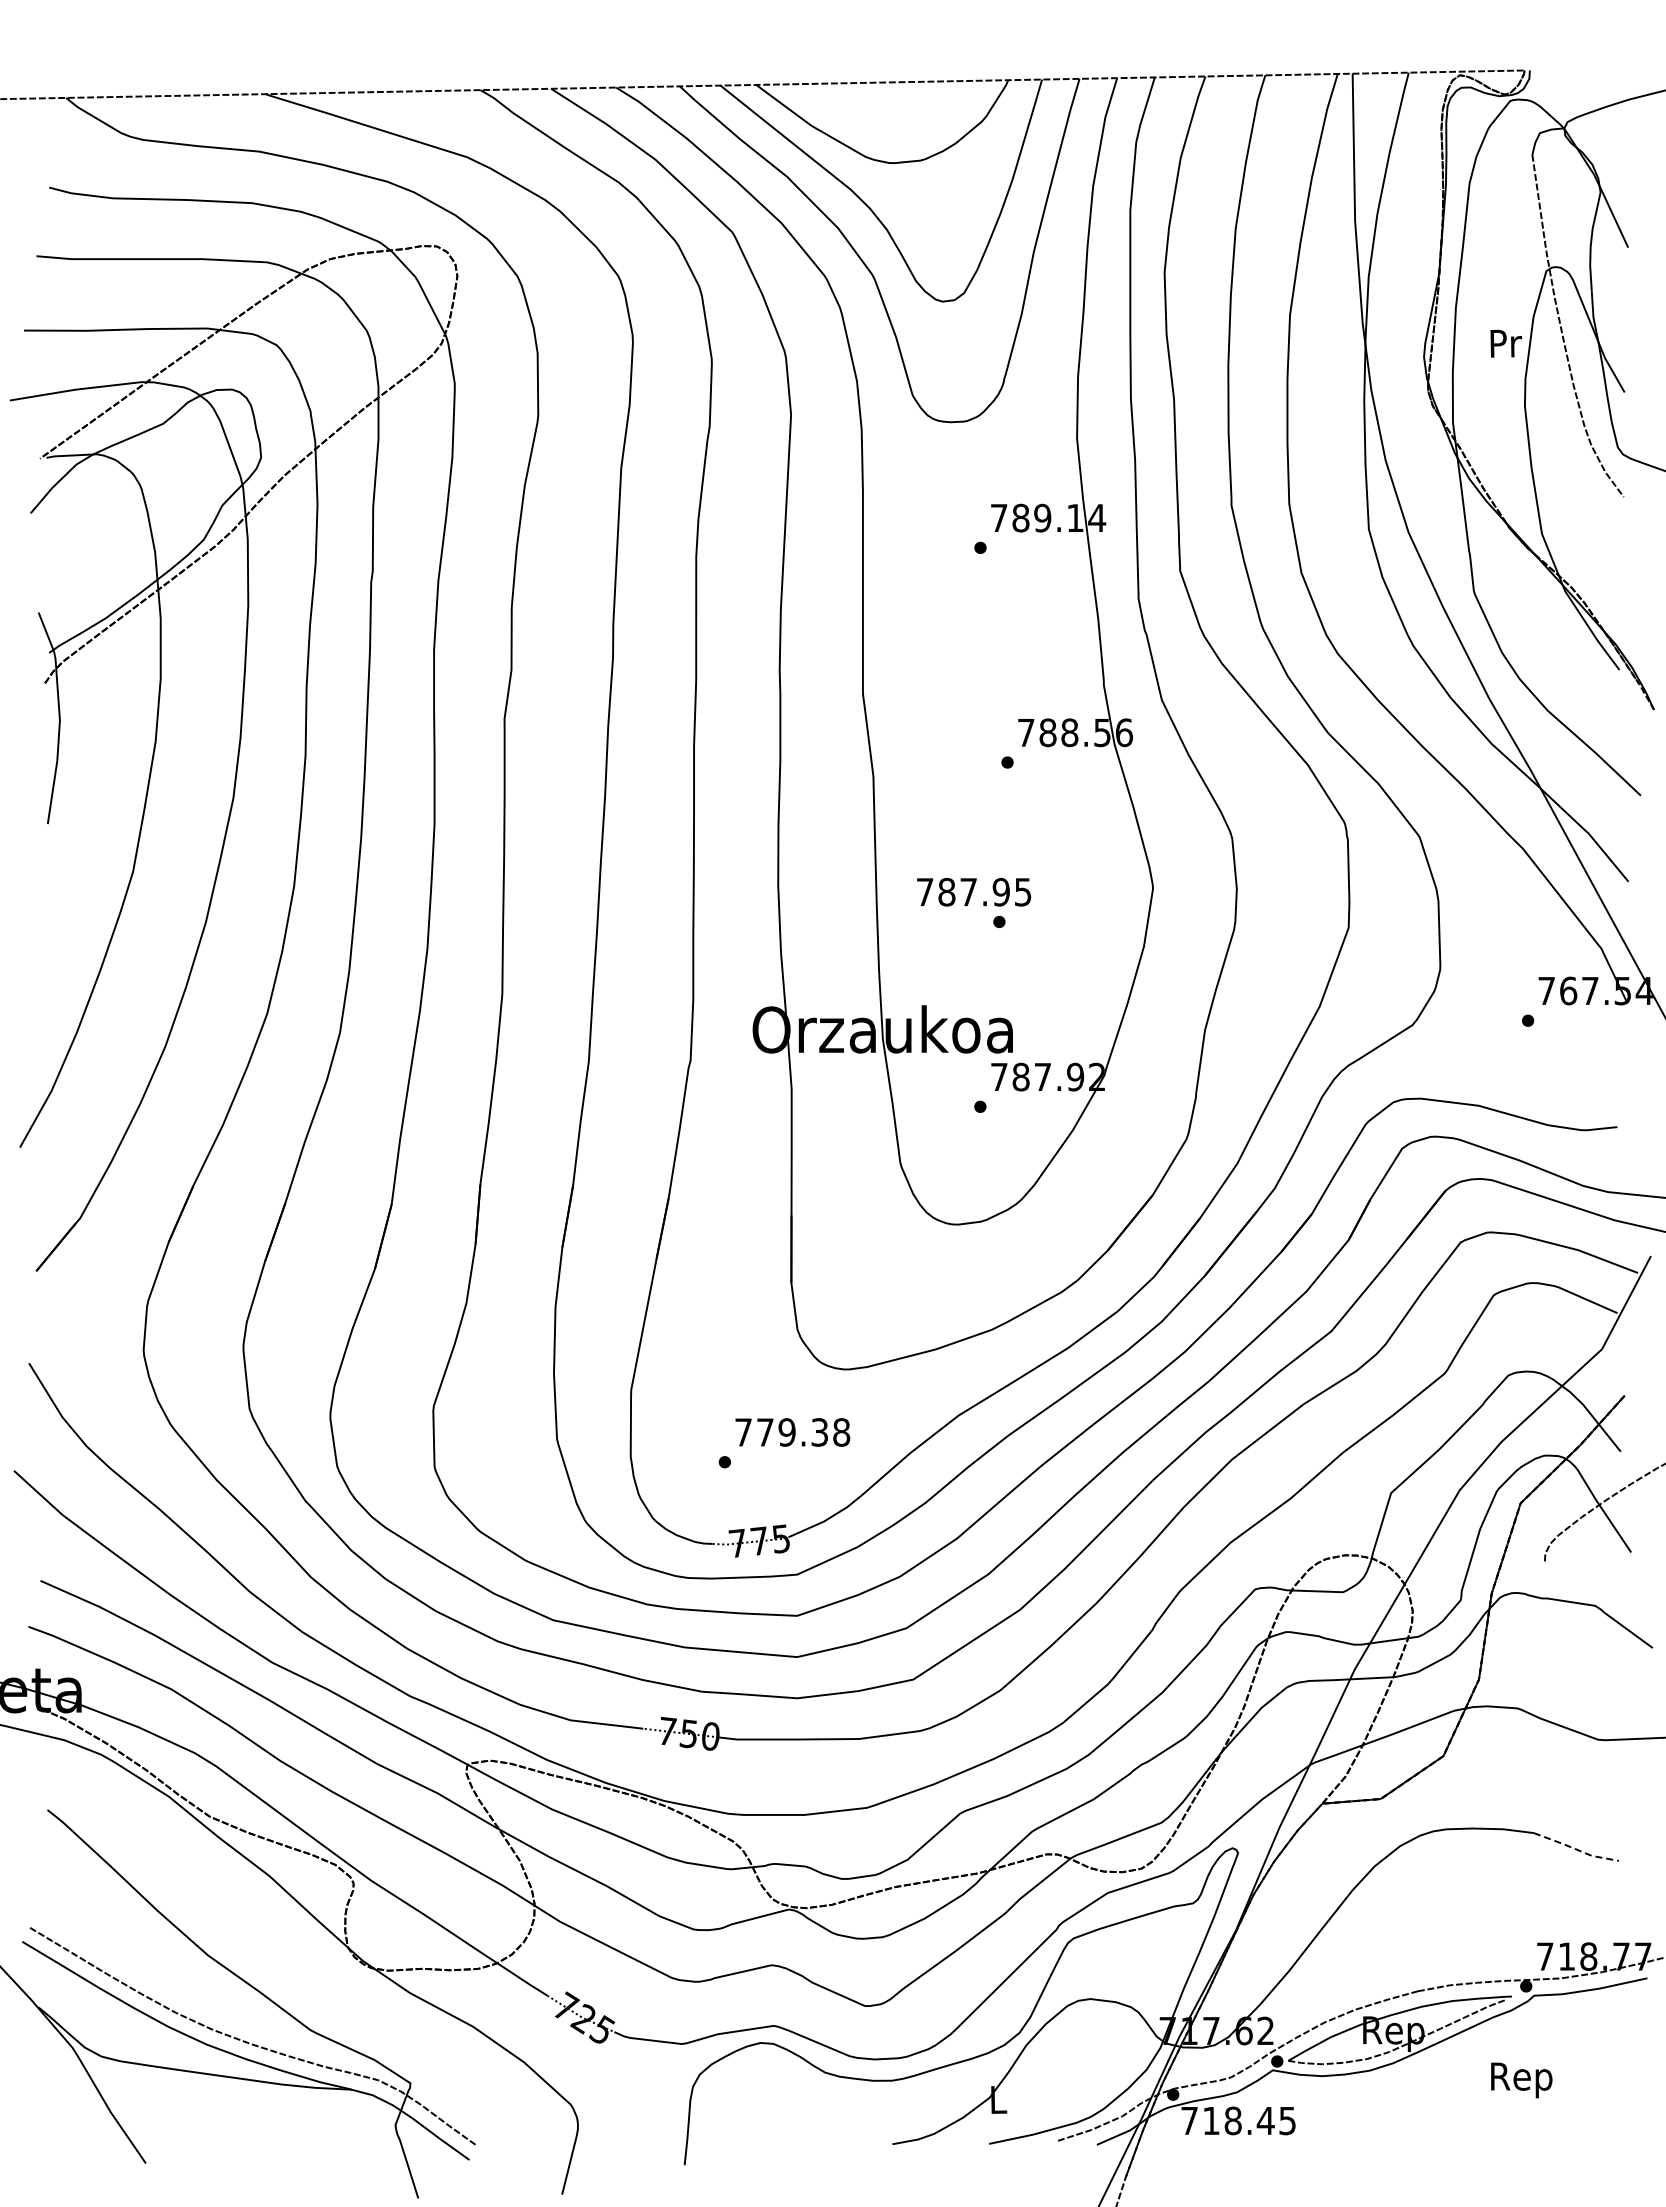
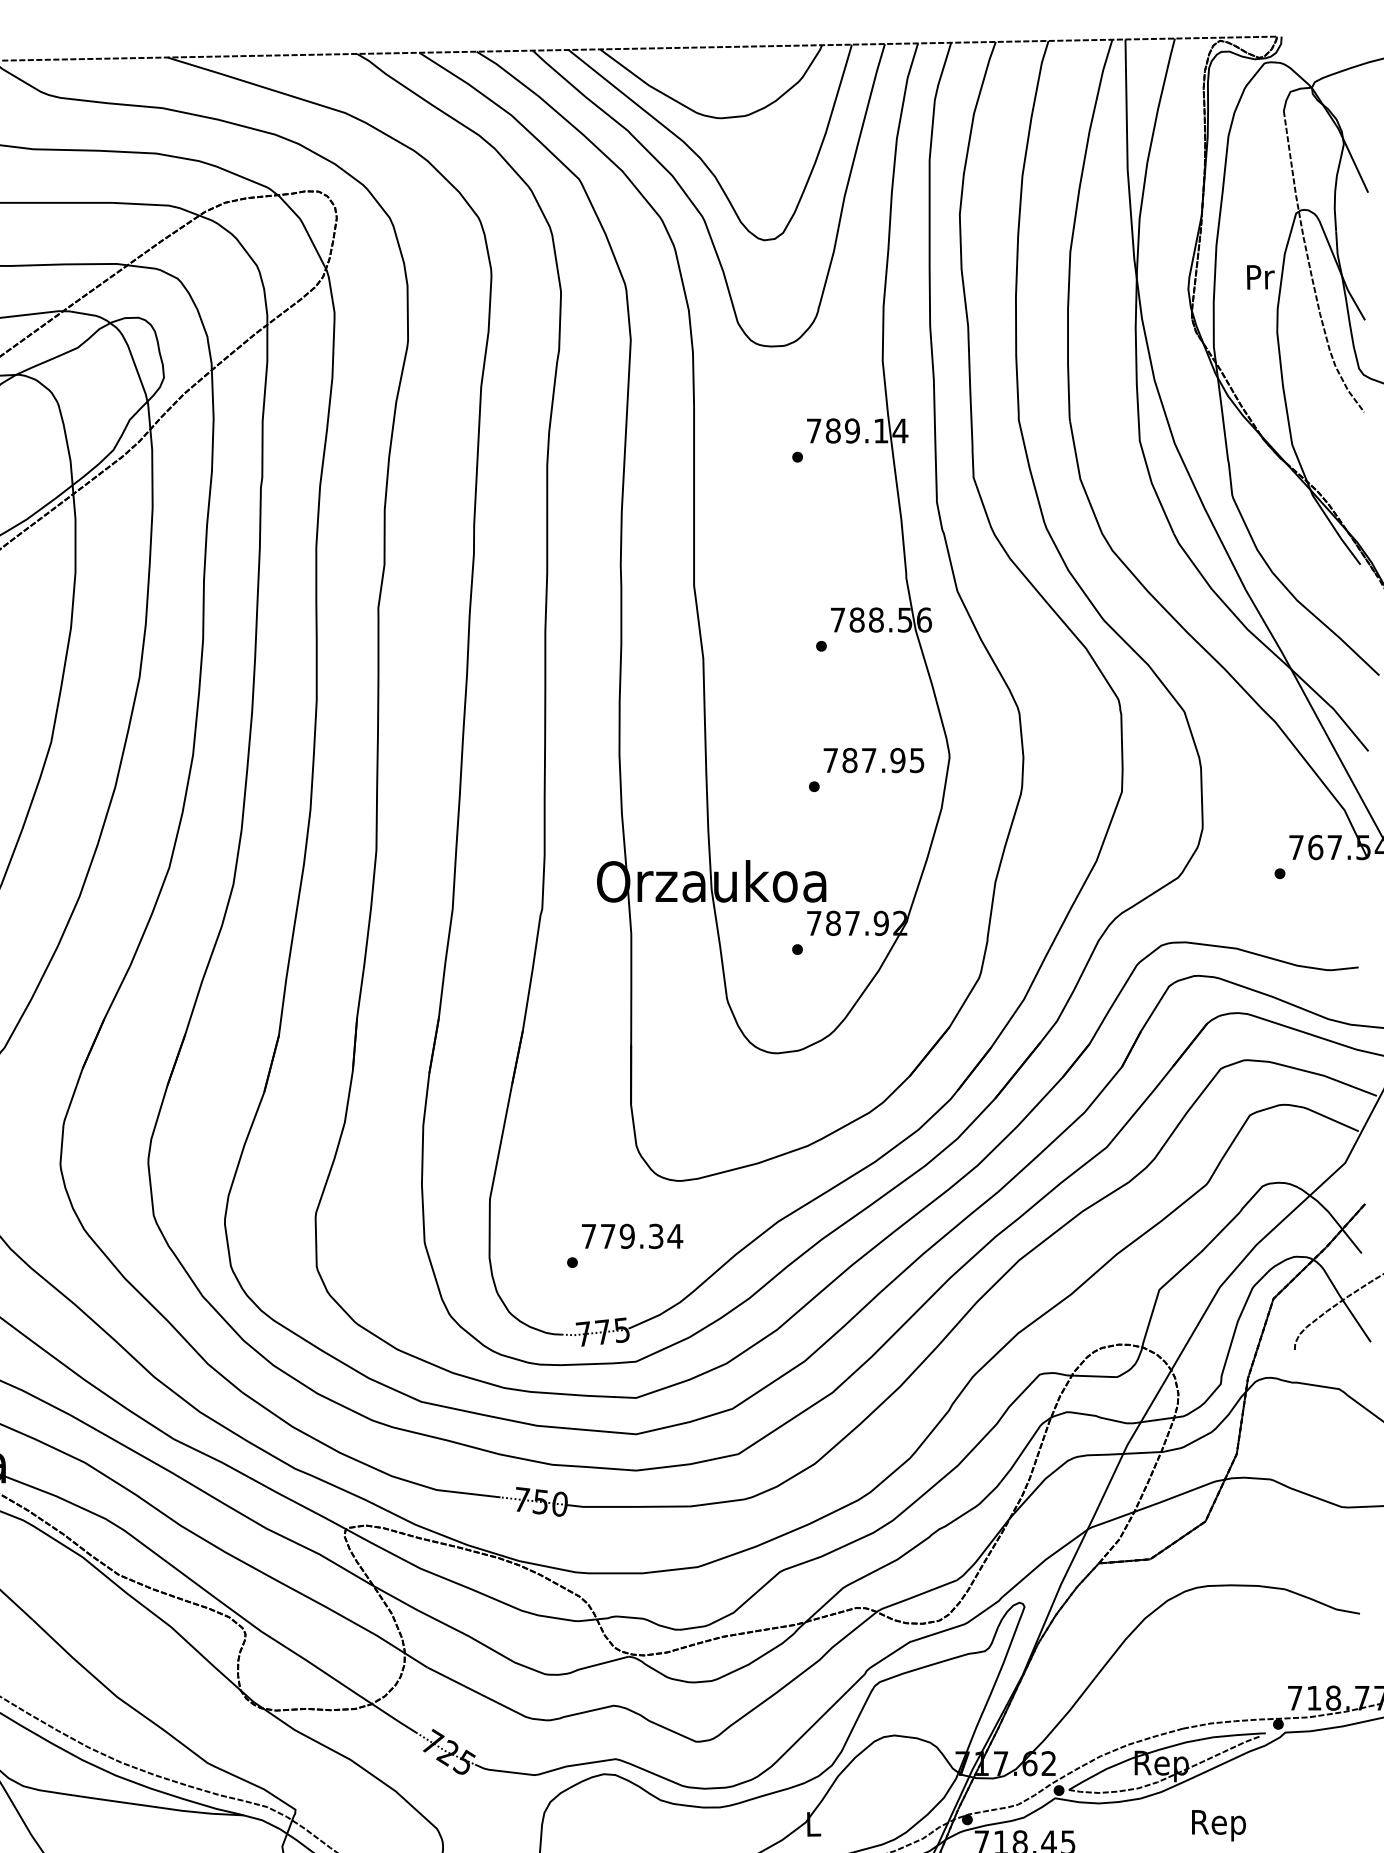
text: (974, 891) -> (874, 759), moved
text: (841, 1432) -> (675, 1236), 779.38 -> 779.34
line: (1575, 1849) -> (1321, 1603), dashed -> solid
text: (1521, 2080) -> (1218, 1825), moved

